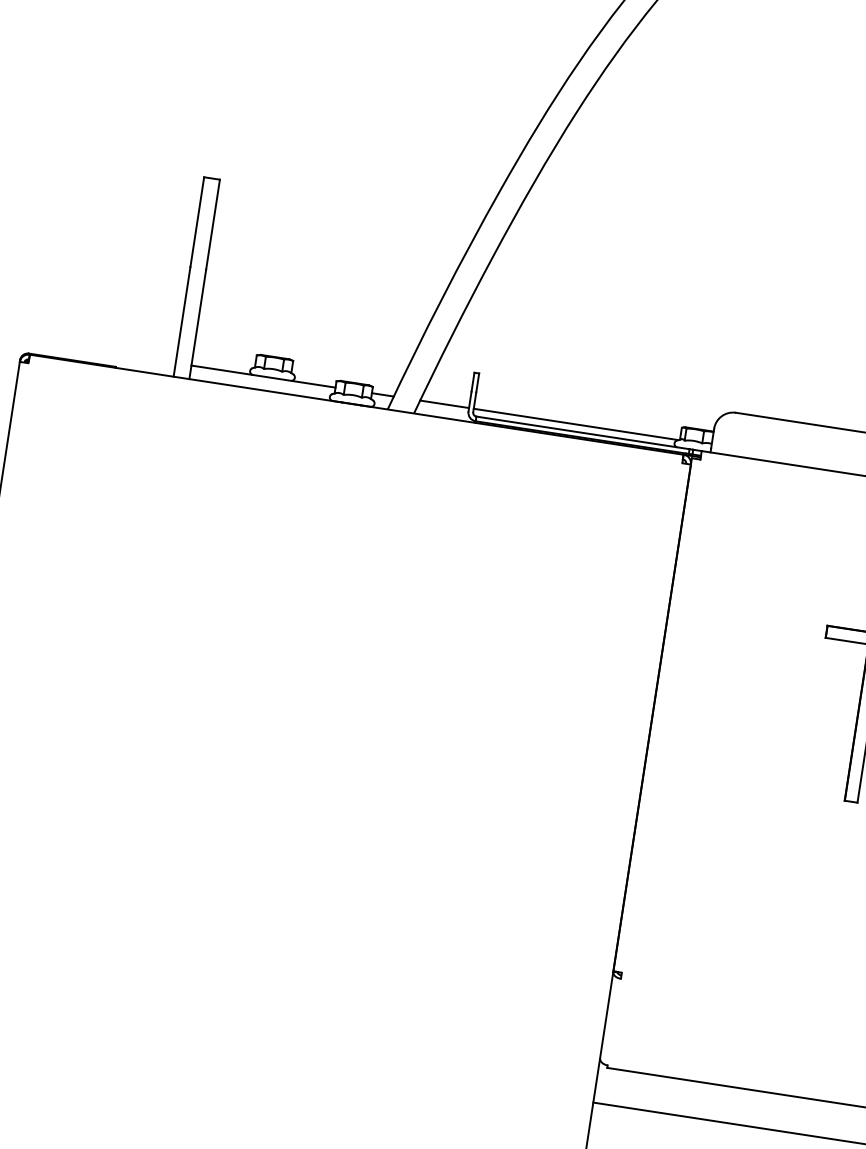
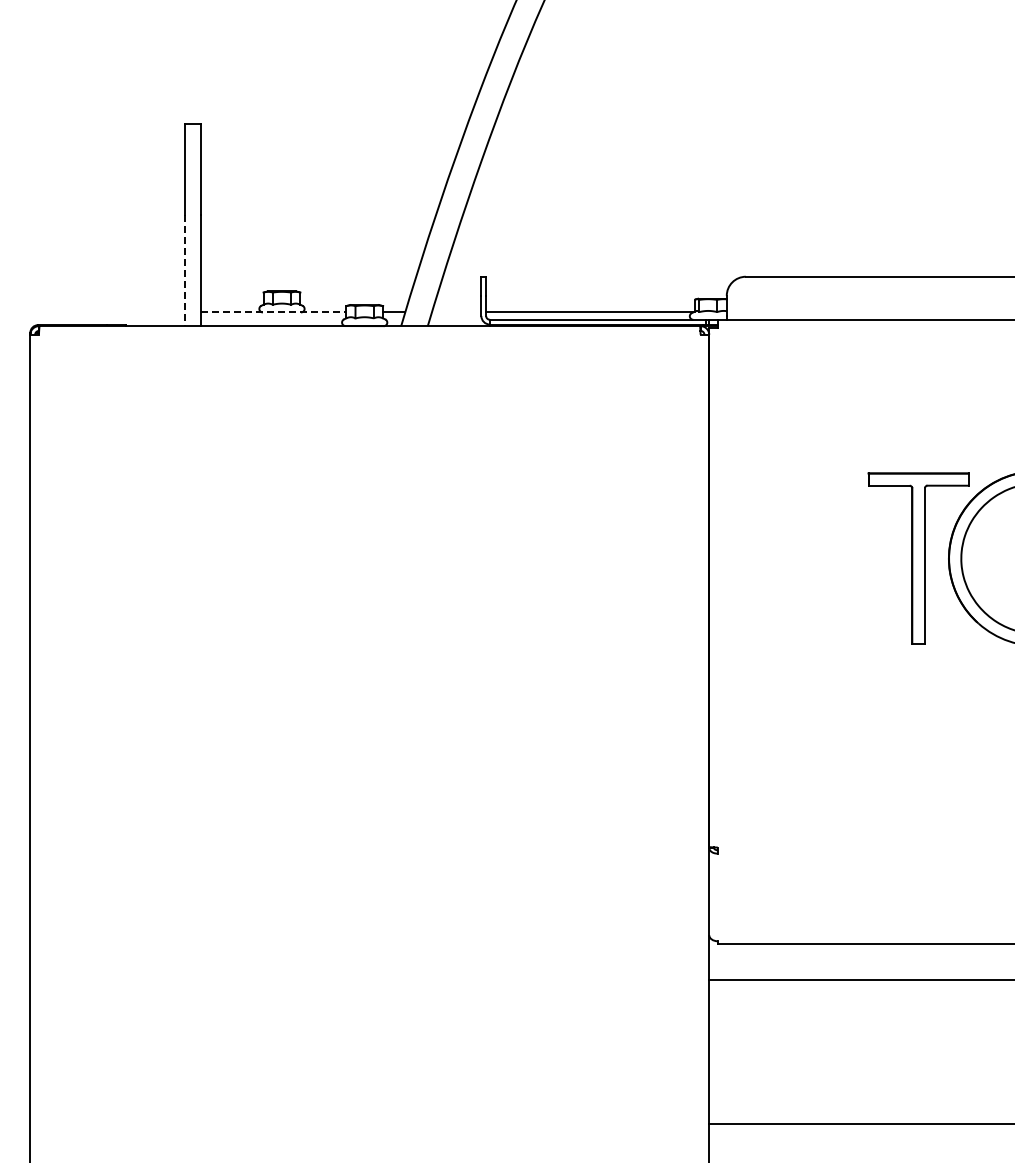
line: (181, 322) -> (184, 271), solid -> dashed
line: (263, 376) -> (273, 312), solid -> dashed
line: (444, 404) -> (456, 312), removed

